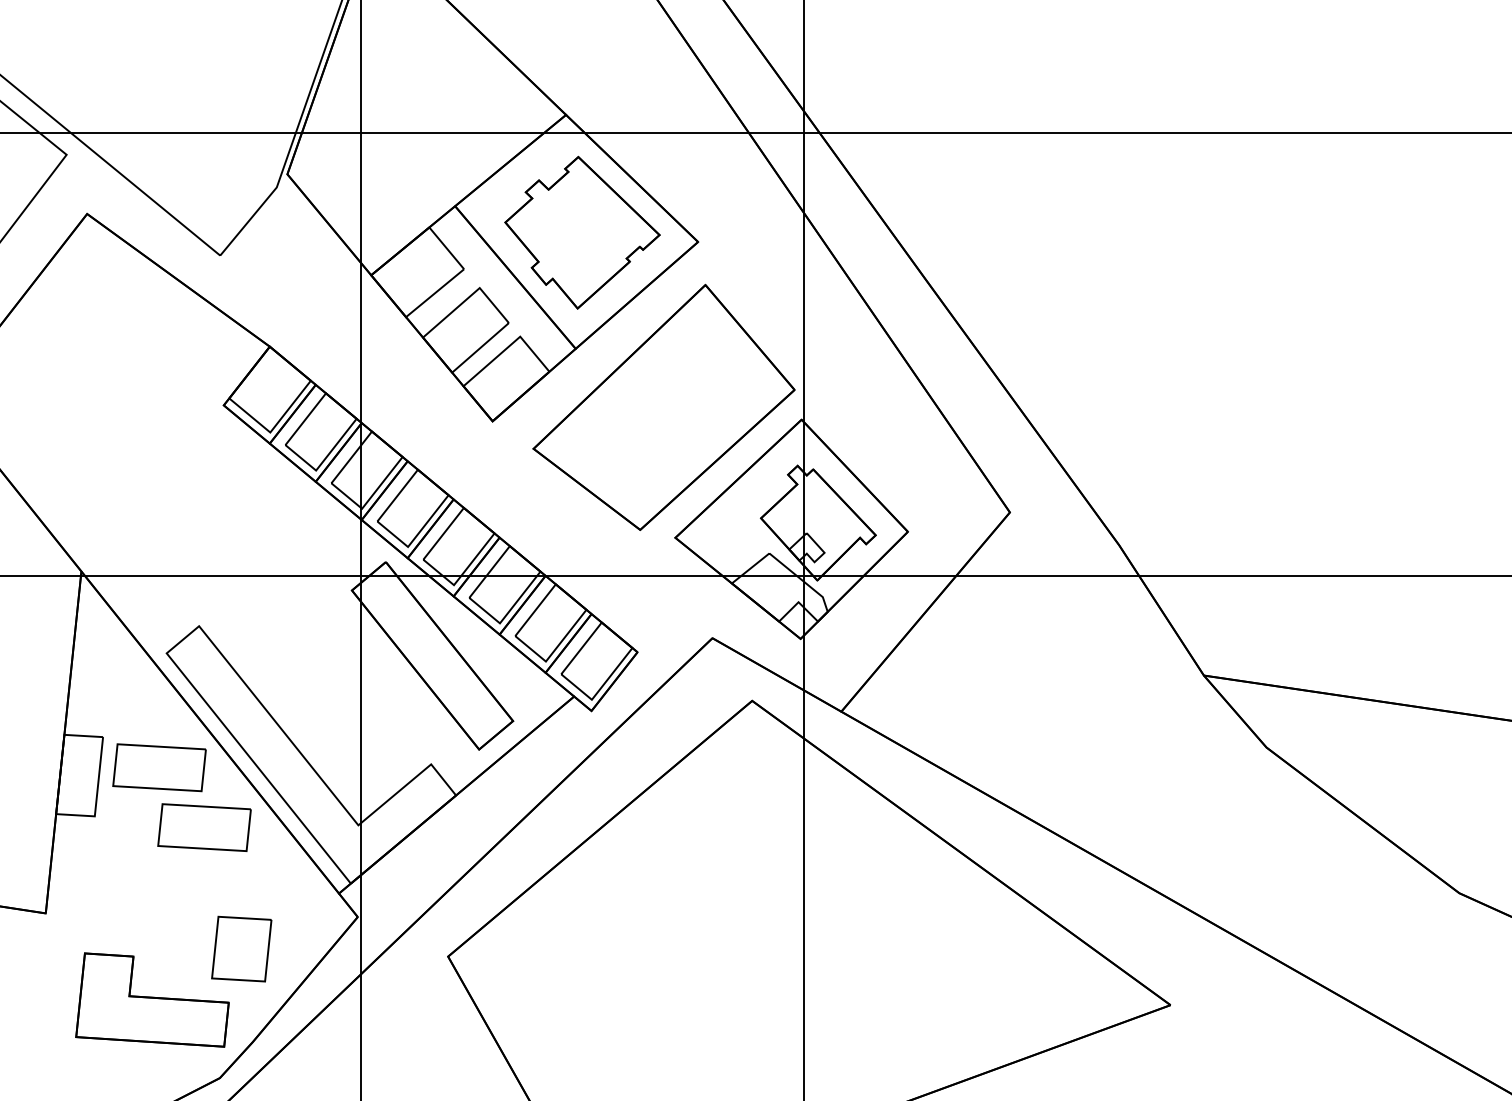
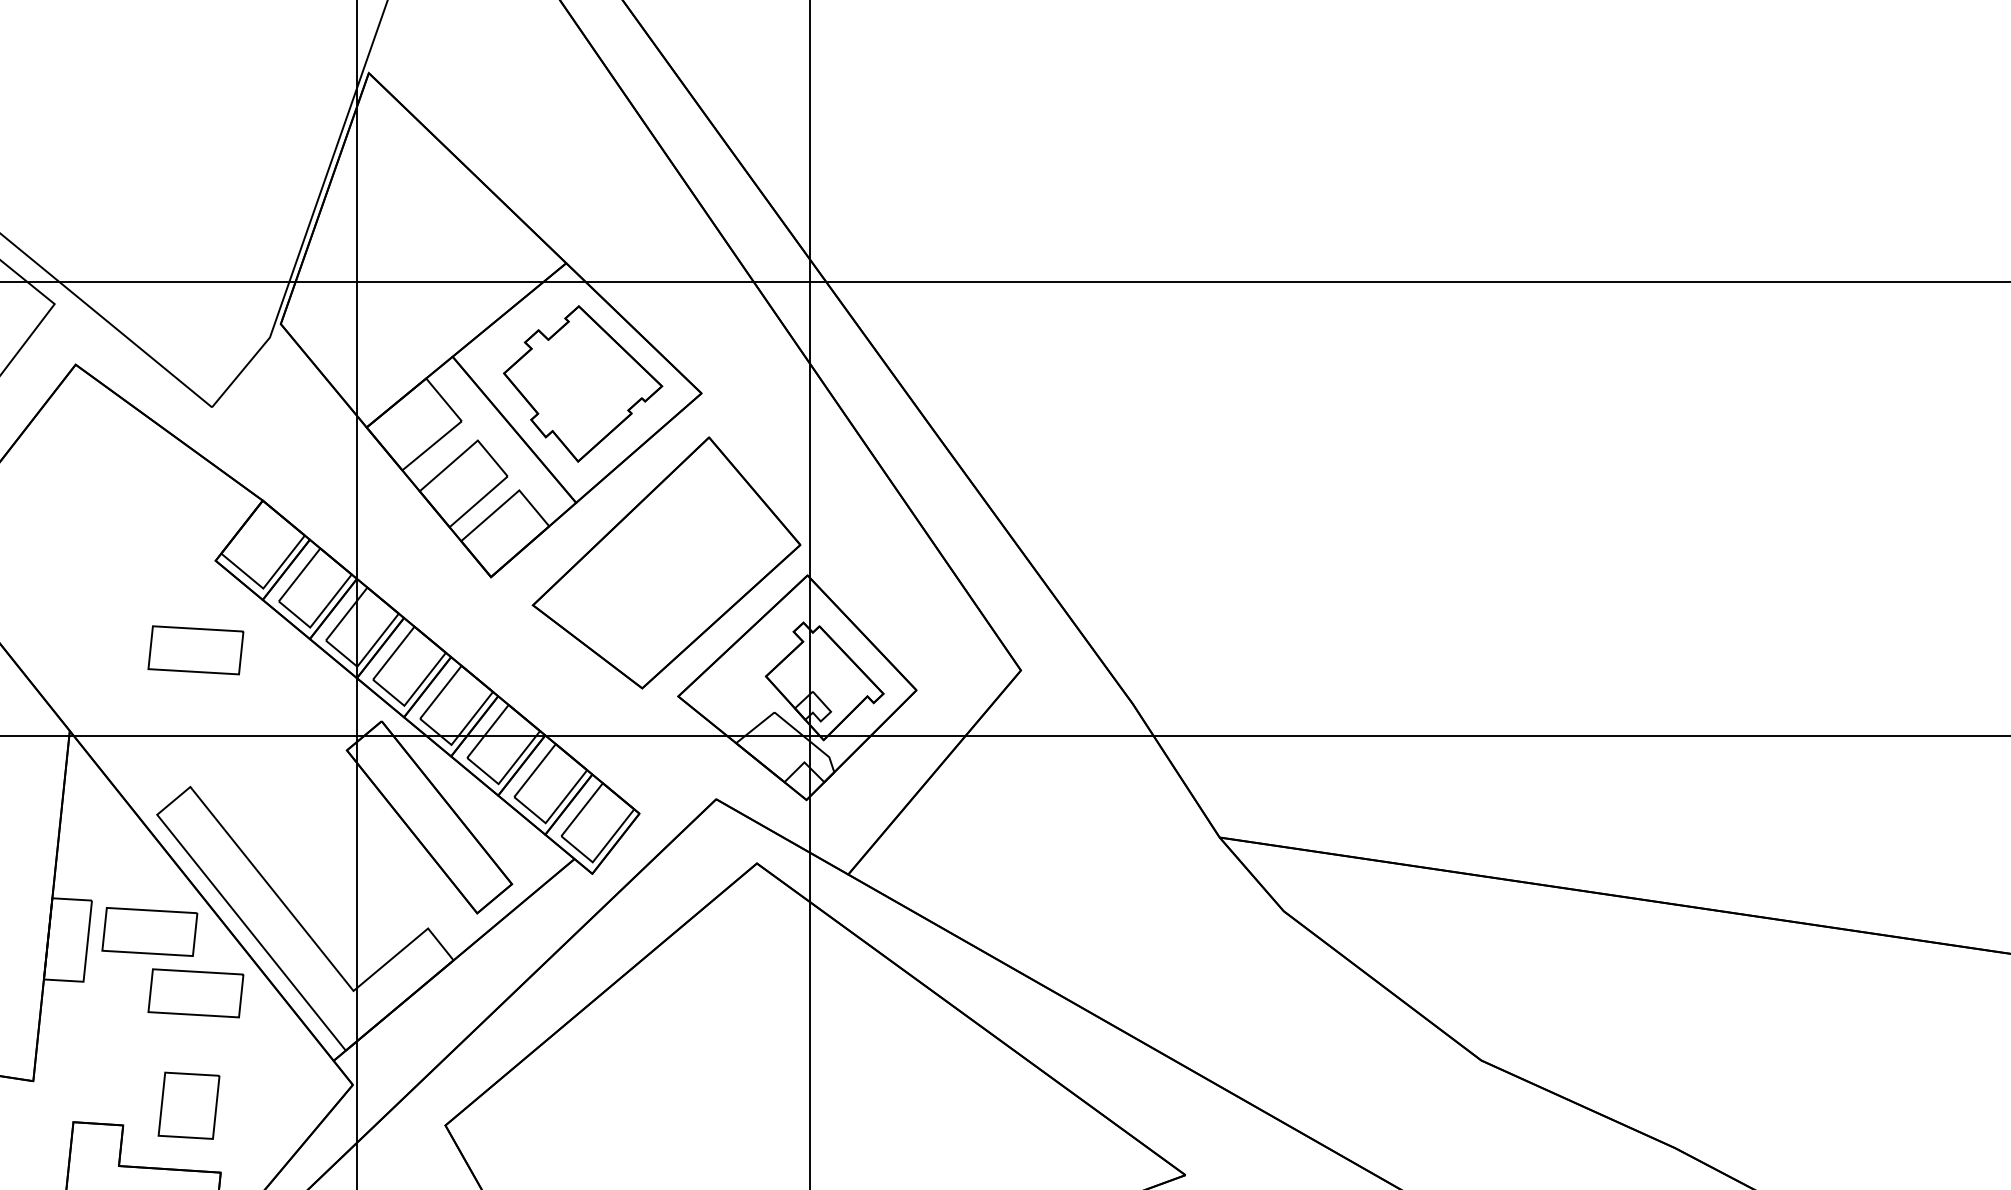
part: (204, 492) -> (195, 650), added
part: (241, 948) -> (188, 1105), moved

